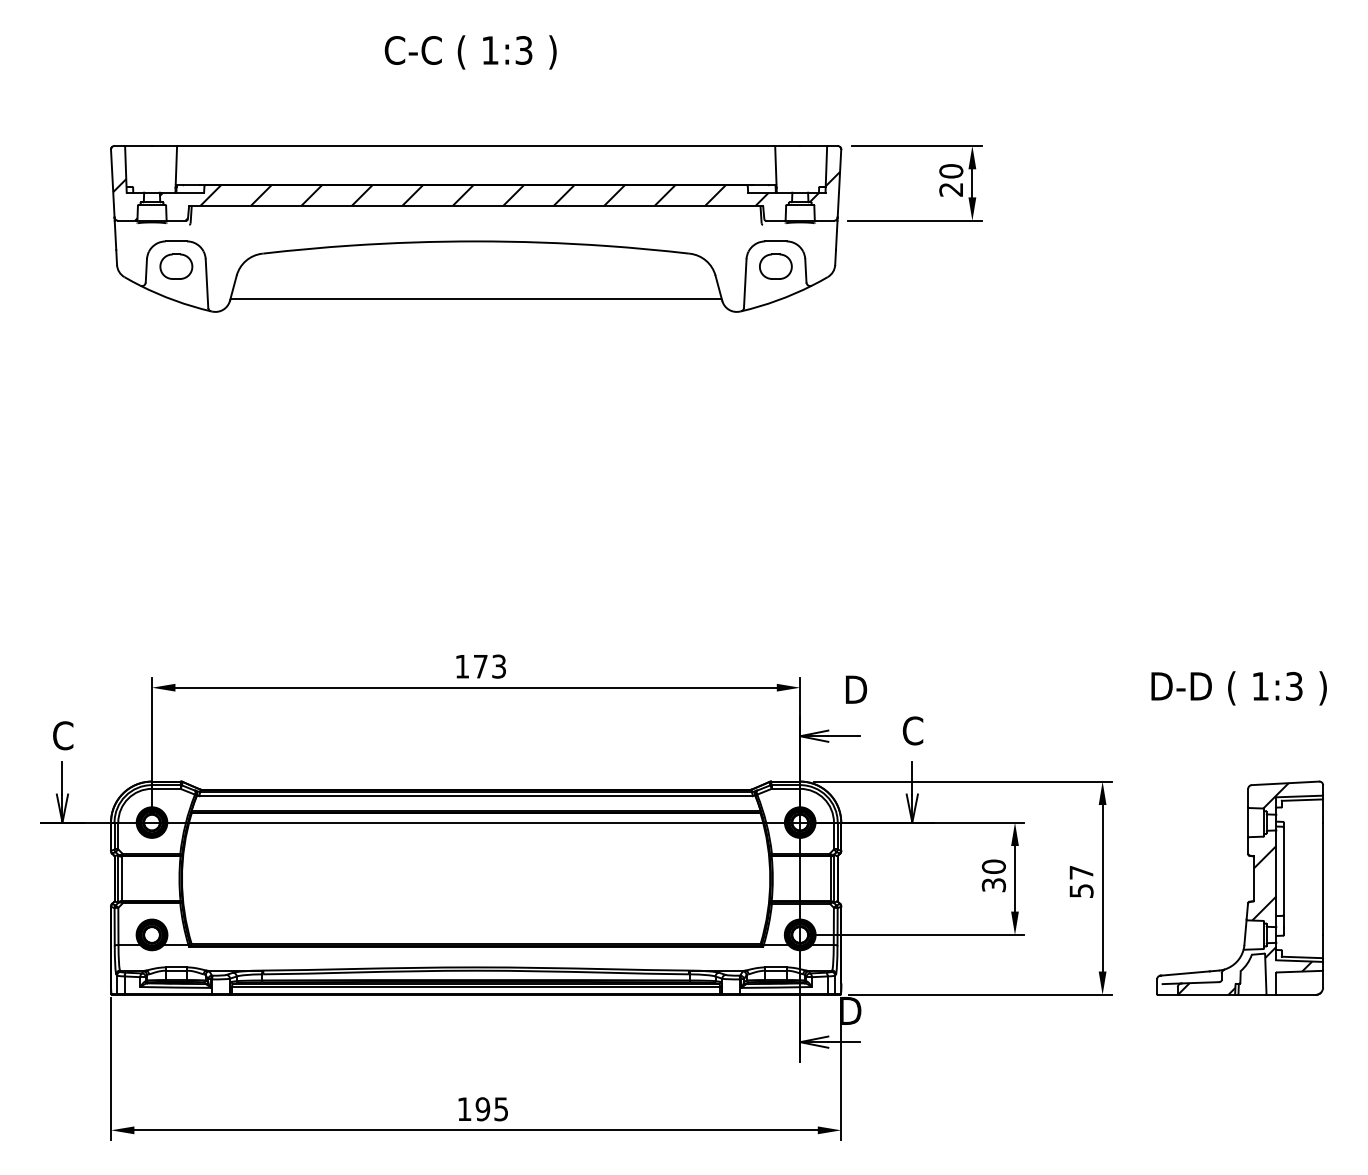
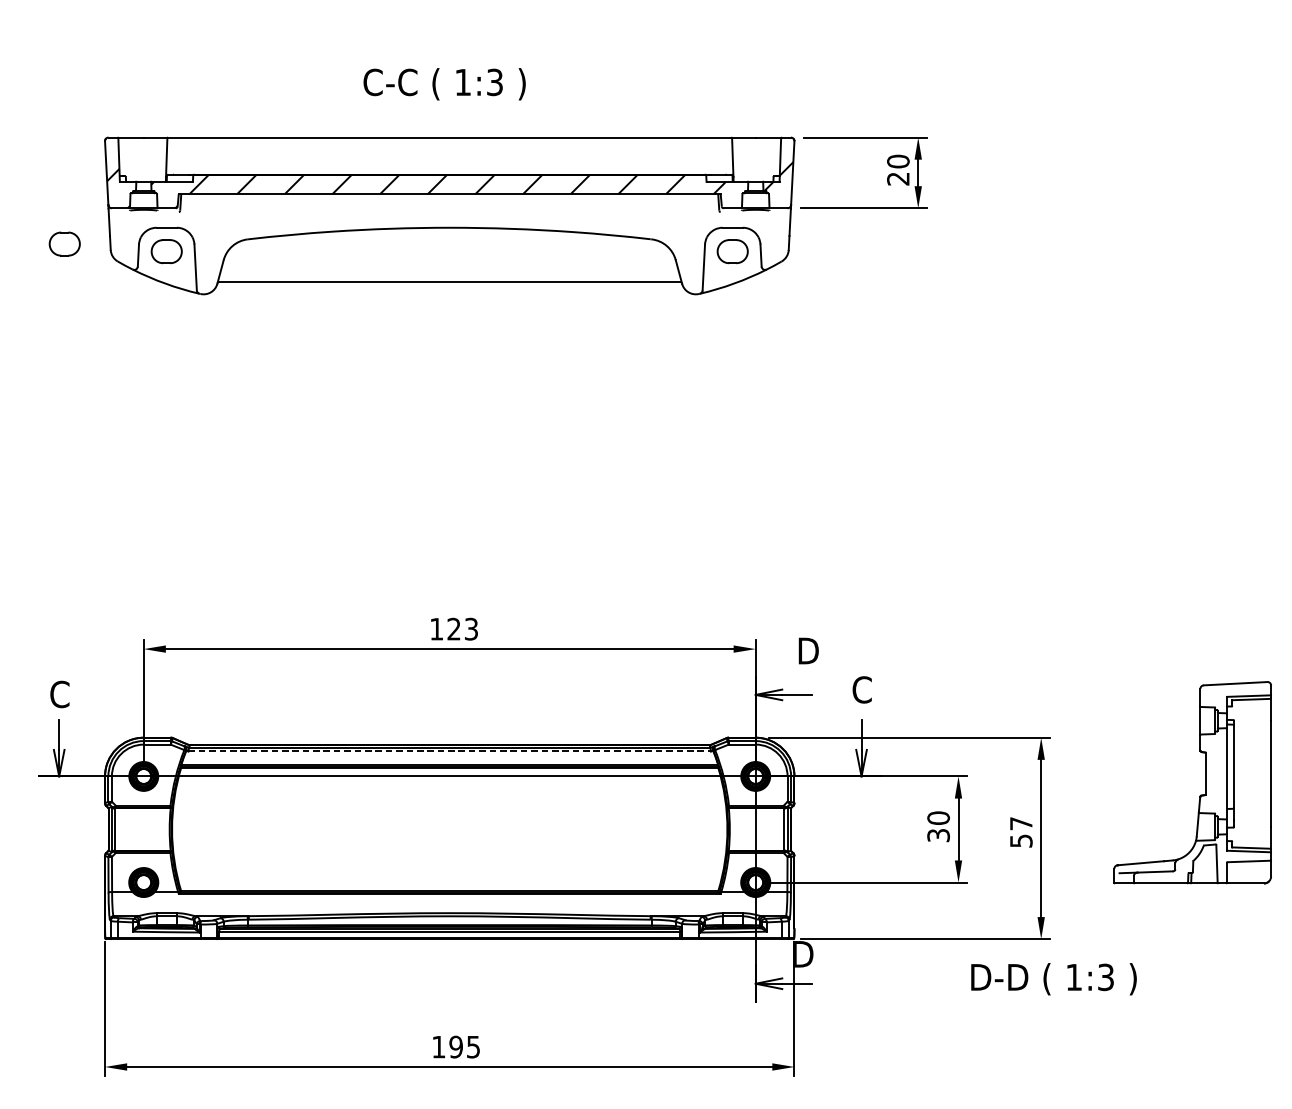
text: (470, 52) -> (444, 84), moved
part: (68, 258) -> (64, 243), added
text: (480, 666) -> (453, 629), 173 -> 123
text: (1238, 688) -> (1053, 979), moved
line: (476, 796) -> (450, 751), solid -> dashed
part: (1253, 887) -> (1205, 782), moved

